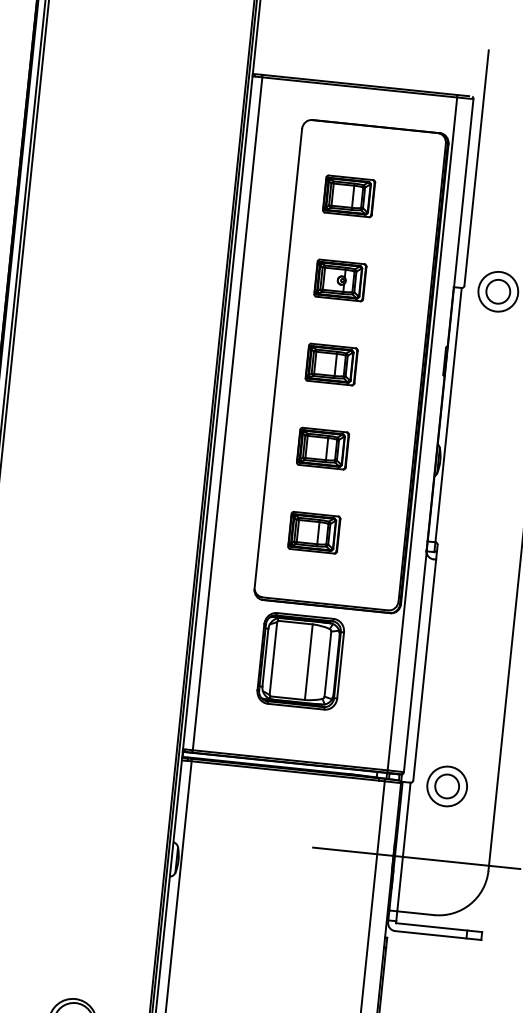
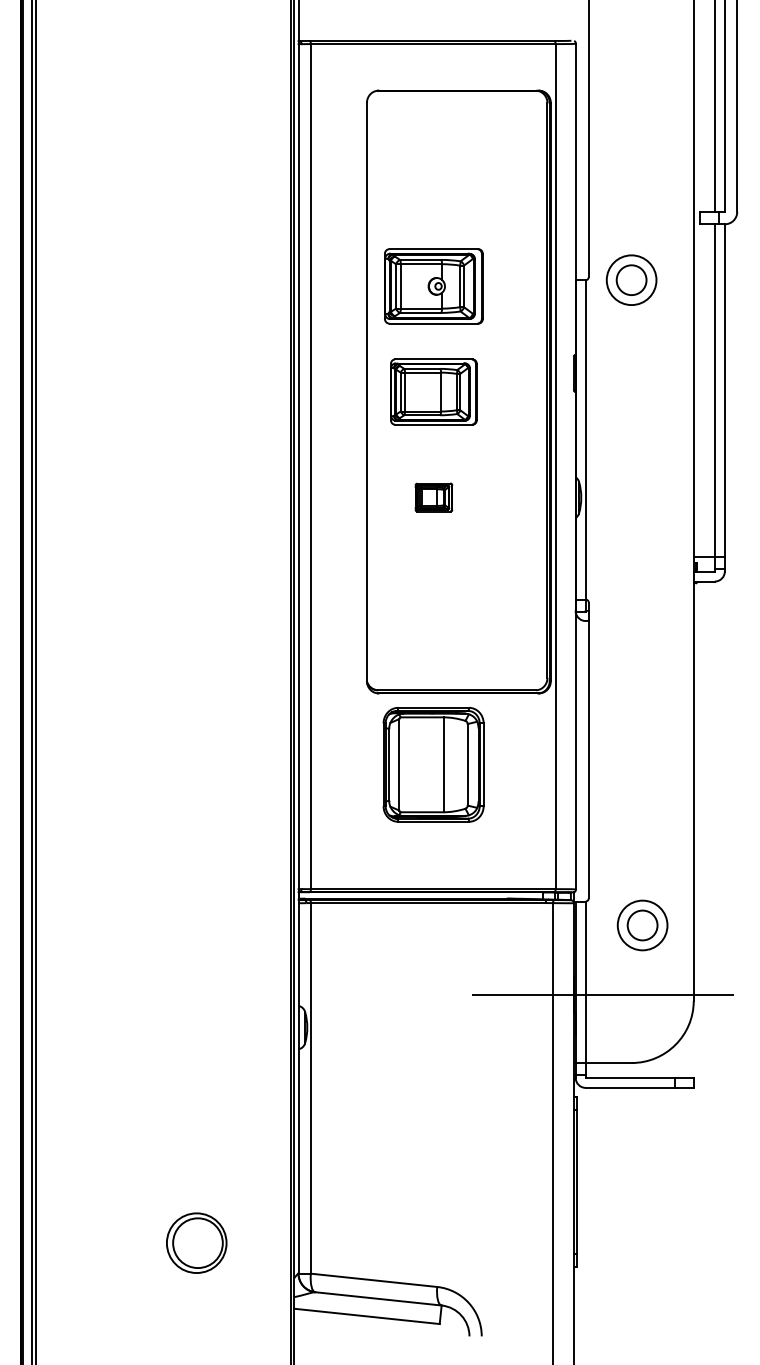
part: (348, 196) -> (433, 180), removed
part: (340, 280) -> (433, 286), size x1.6
part: (331, 364) -> (433, 391), size x1.4
part: (322, 448) -> (433, 497), size x0.6
part: (313, 532) -> (433, 603), removed
part: (447, 786) -> (642, 925), moved

